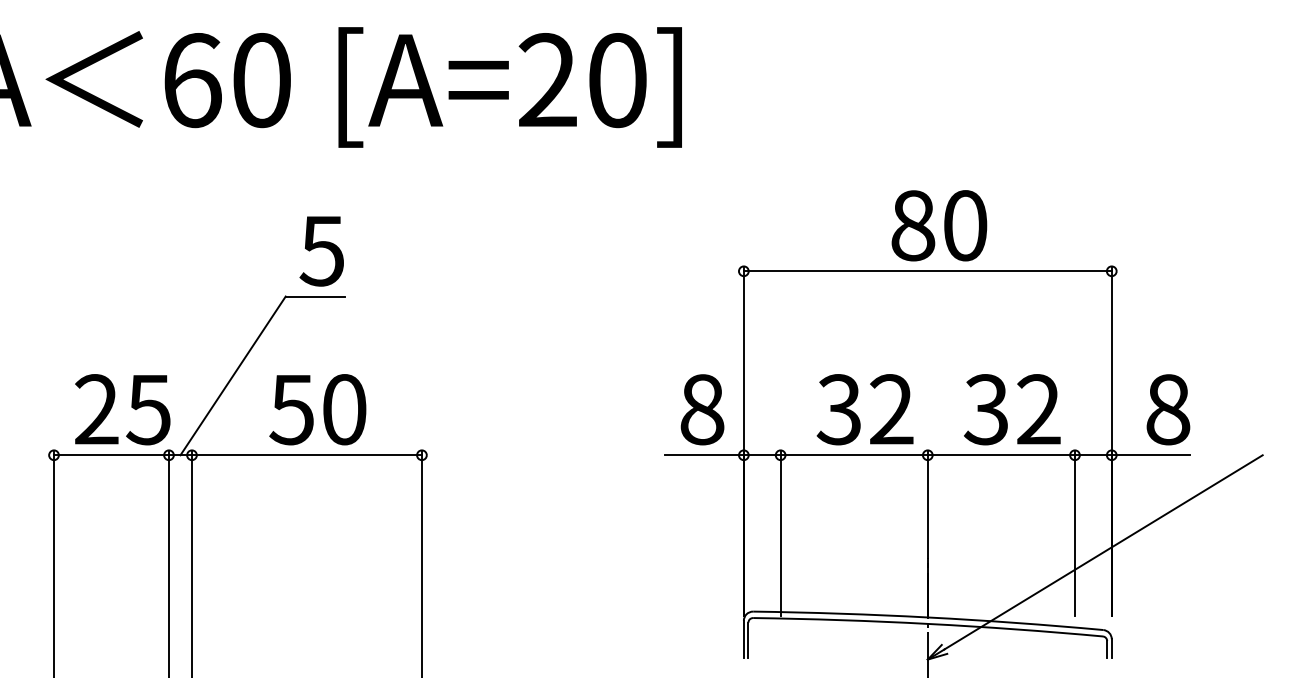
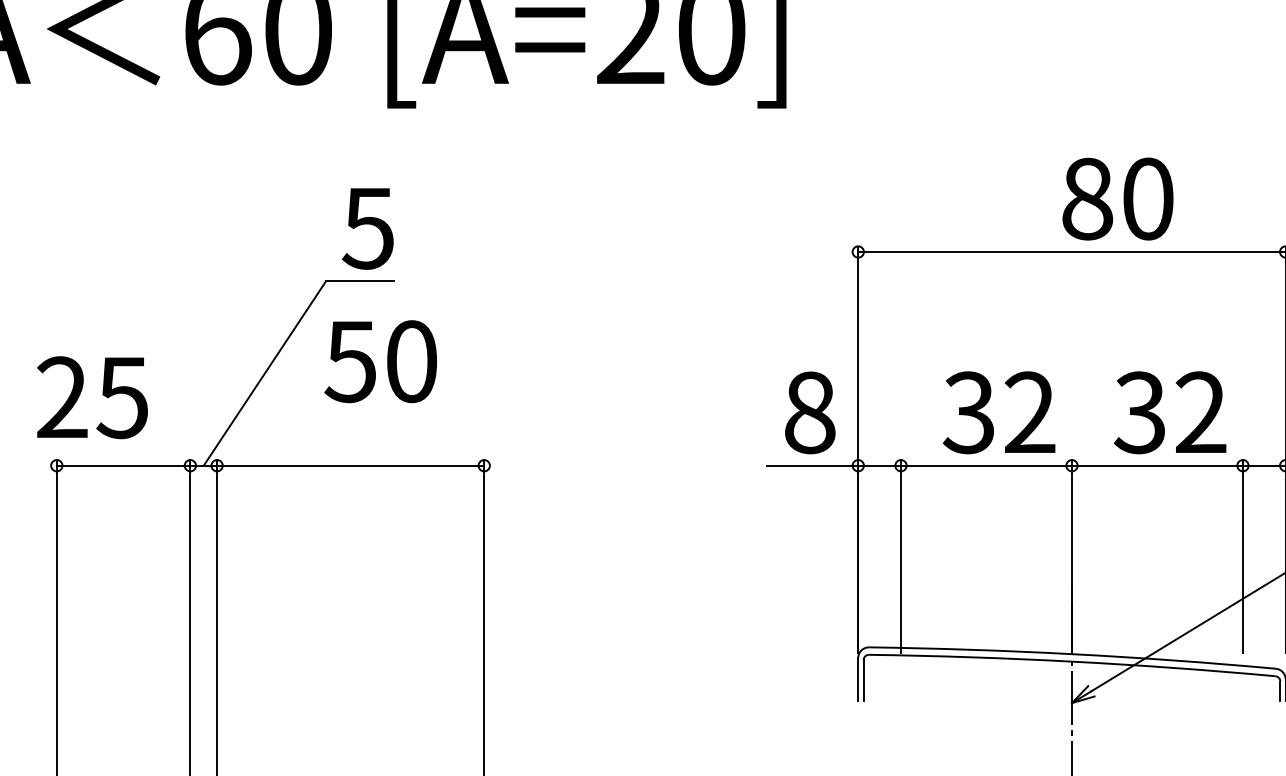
text: (939, 225) -> (1118, 198), moved
text: (122, 409) -> (92, 397), moved
text: (317, 409) -> (380, 361), moved

